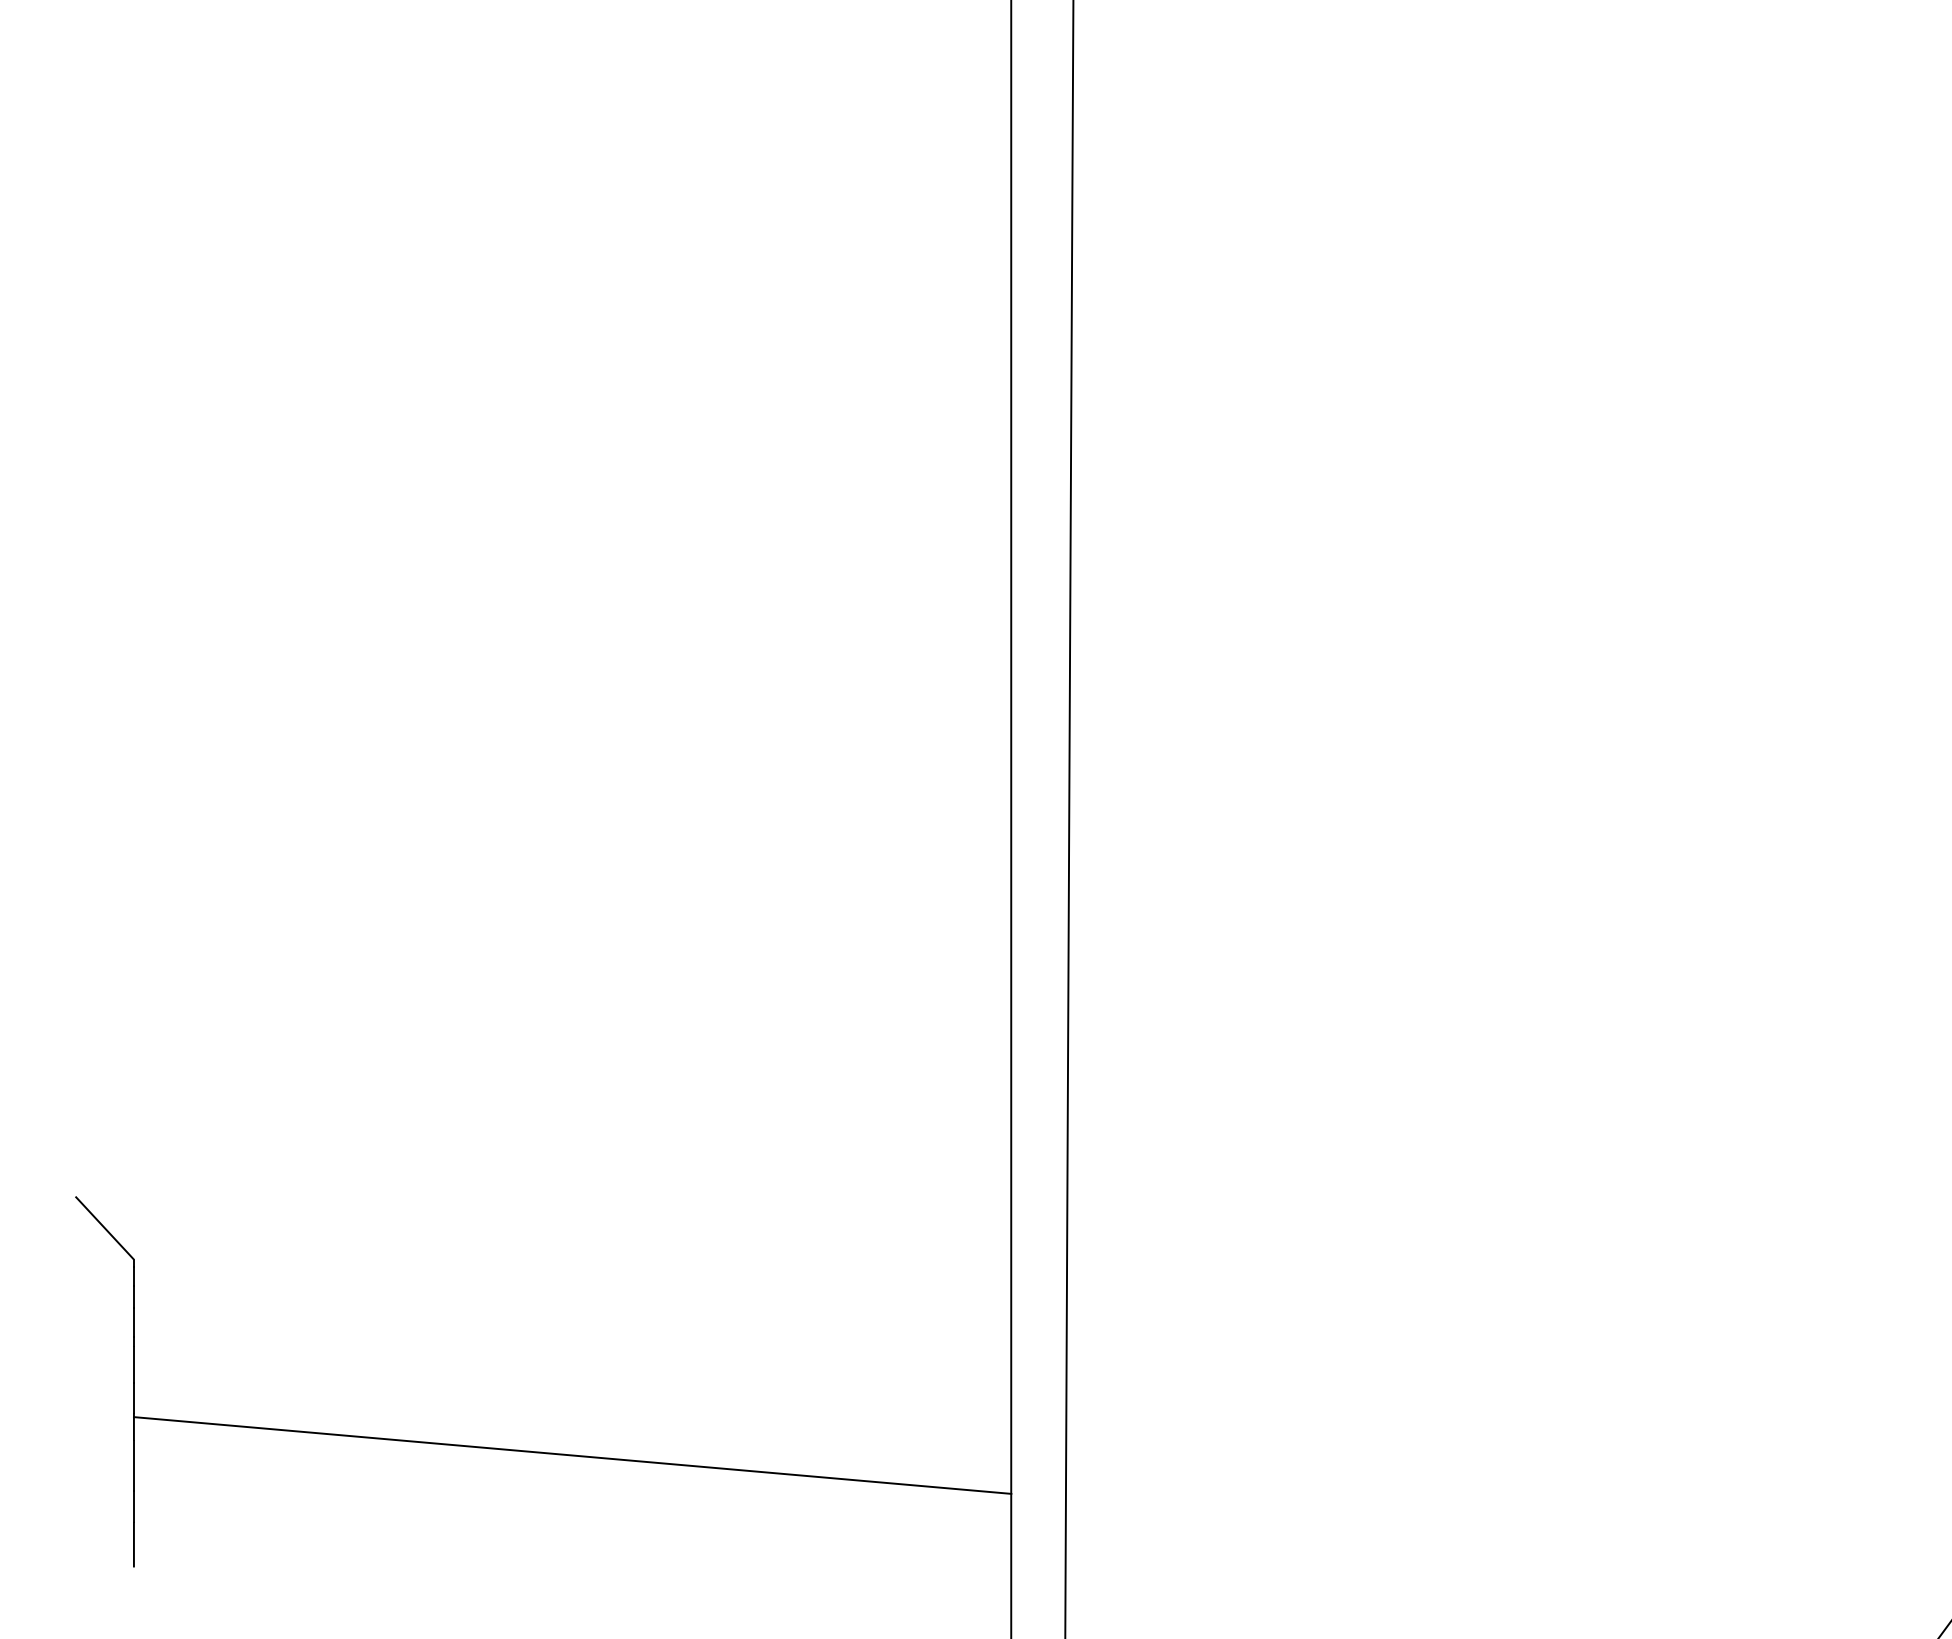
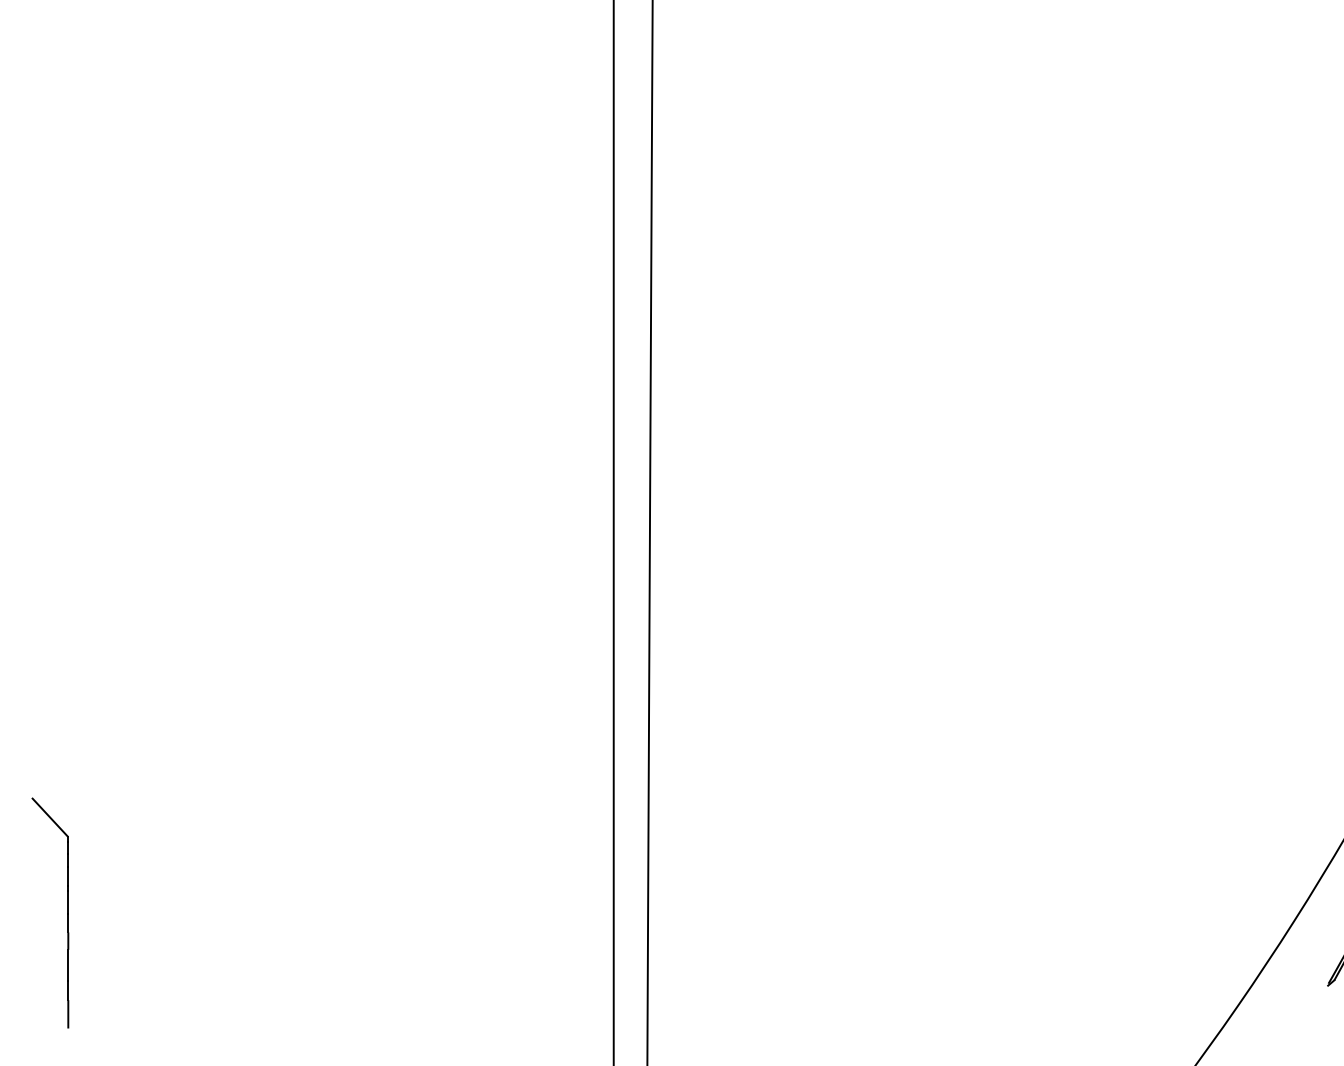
line: (571, 1454) -> (340, 958), removed

